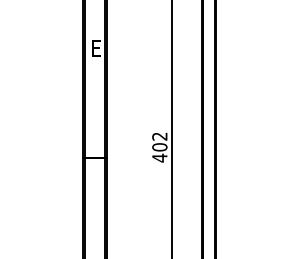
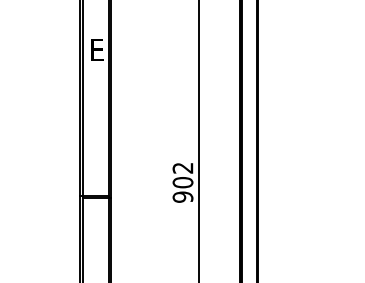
text: (159, 157) -> (182, 196), 402 -> 902

